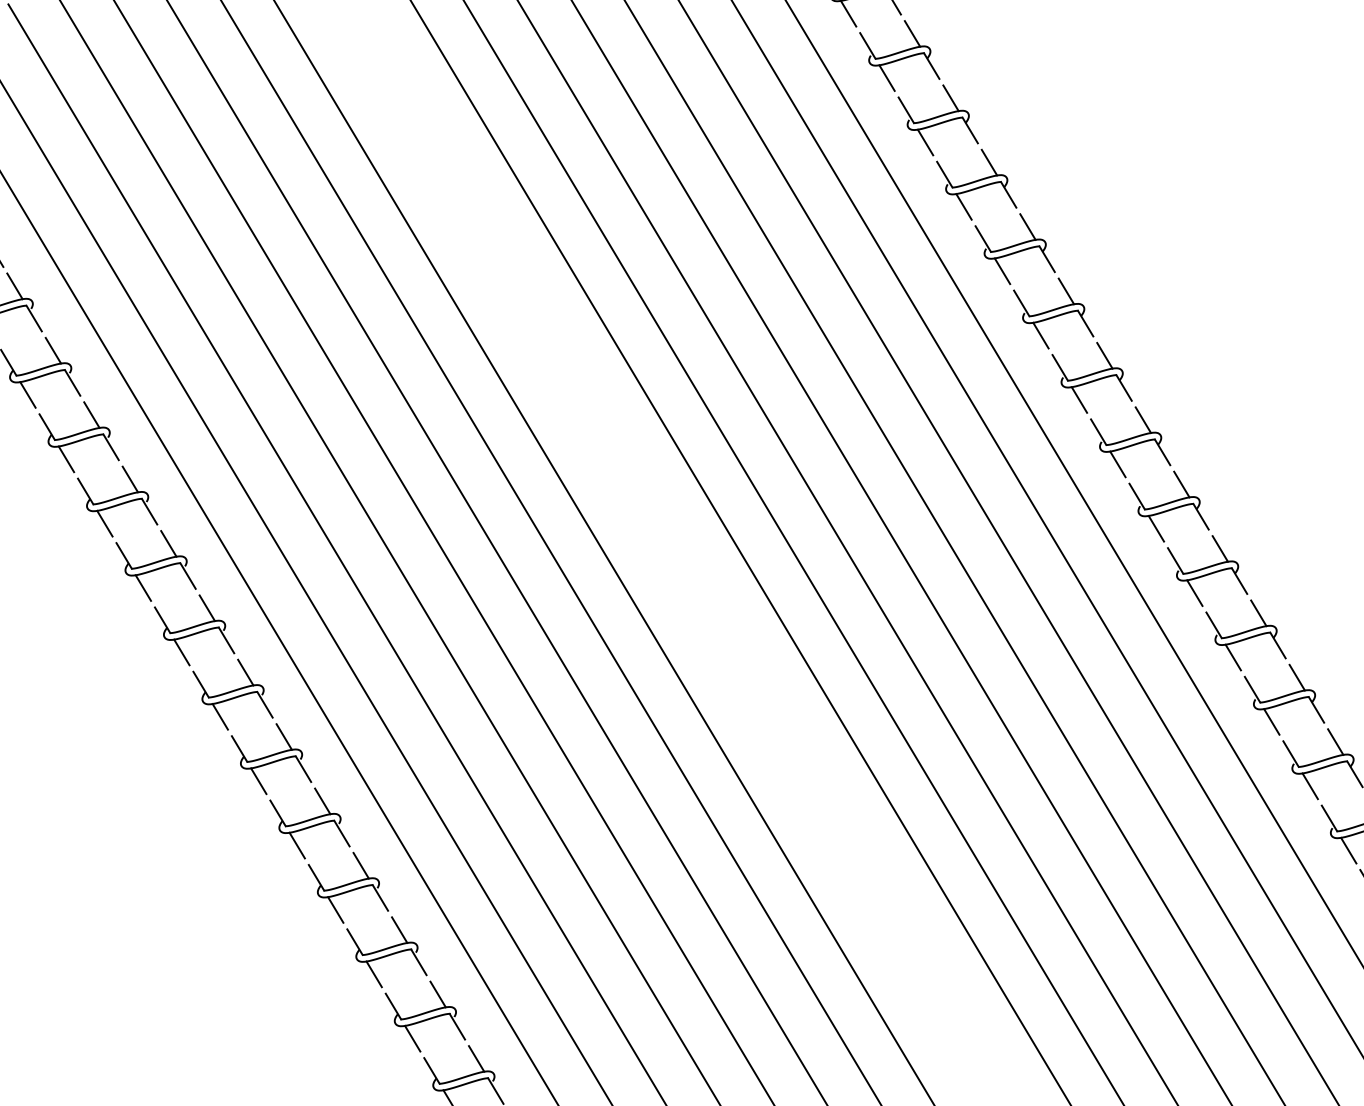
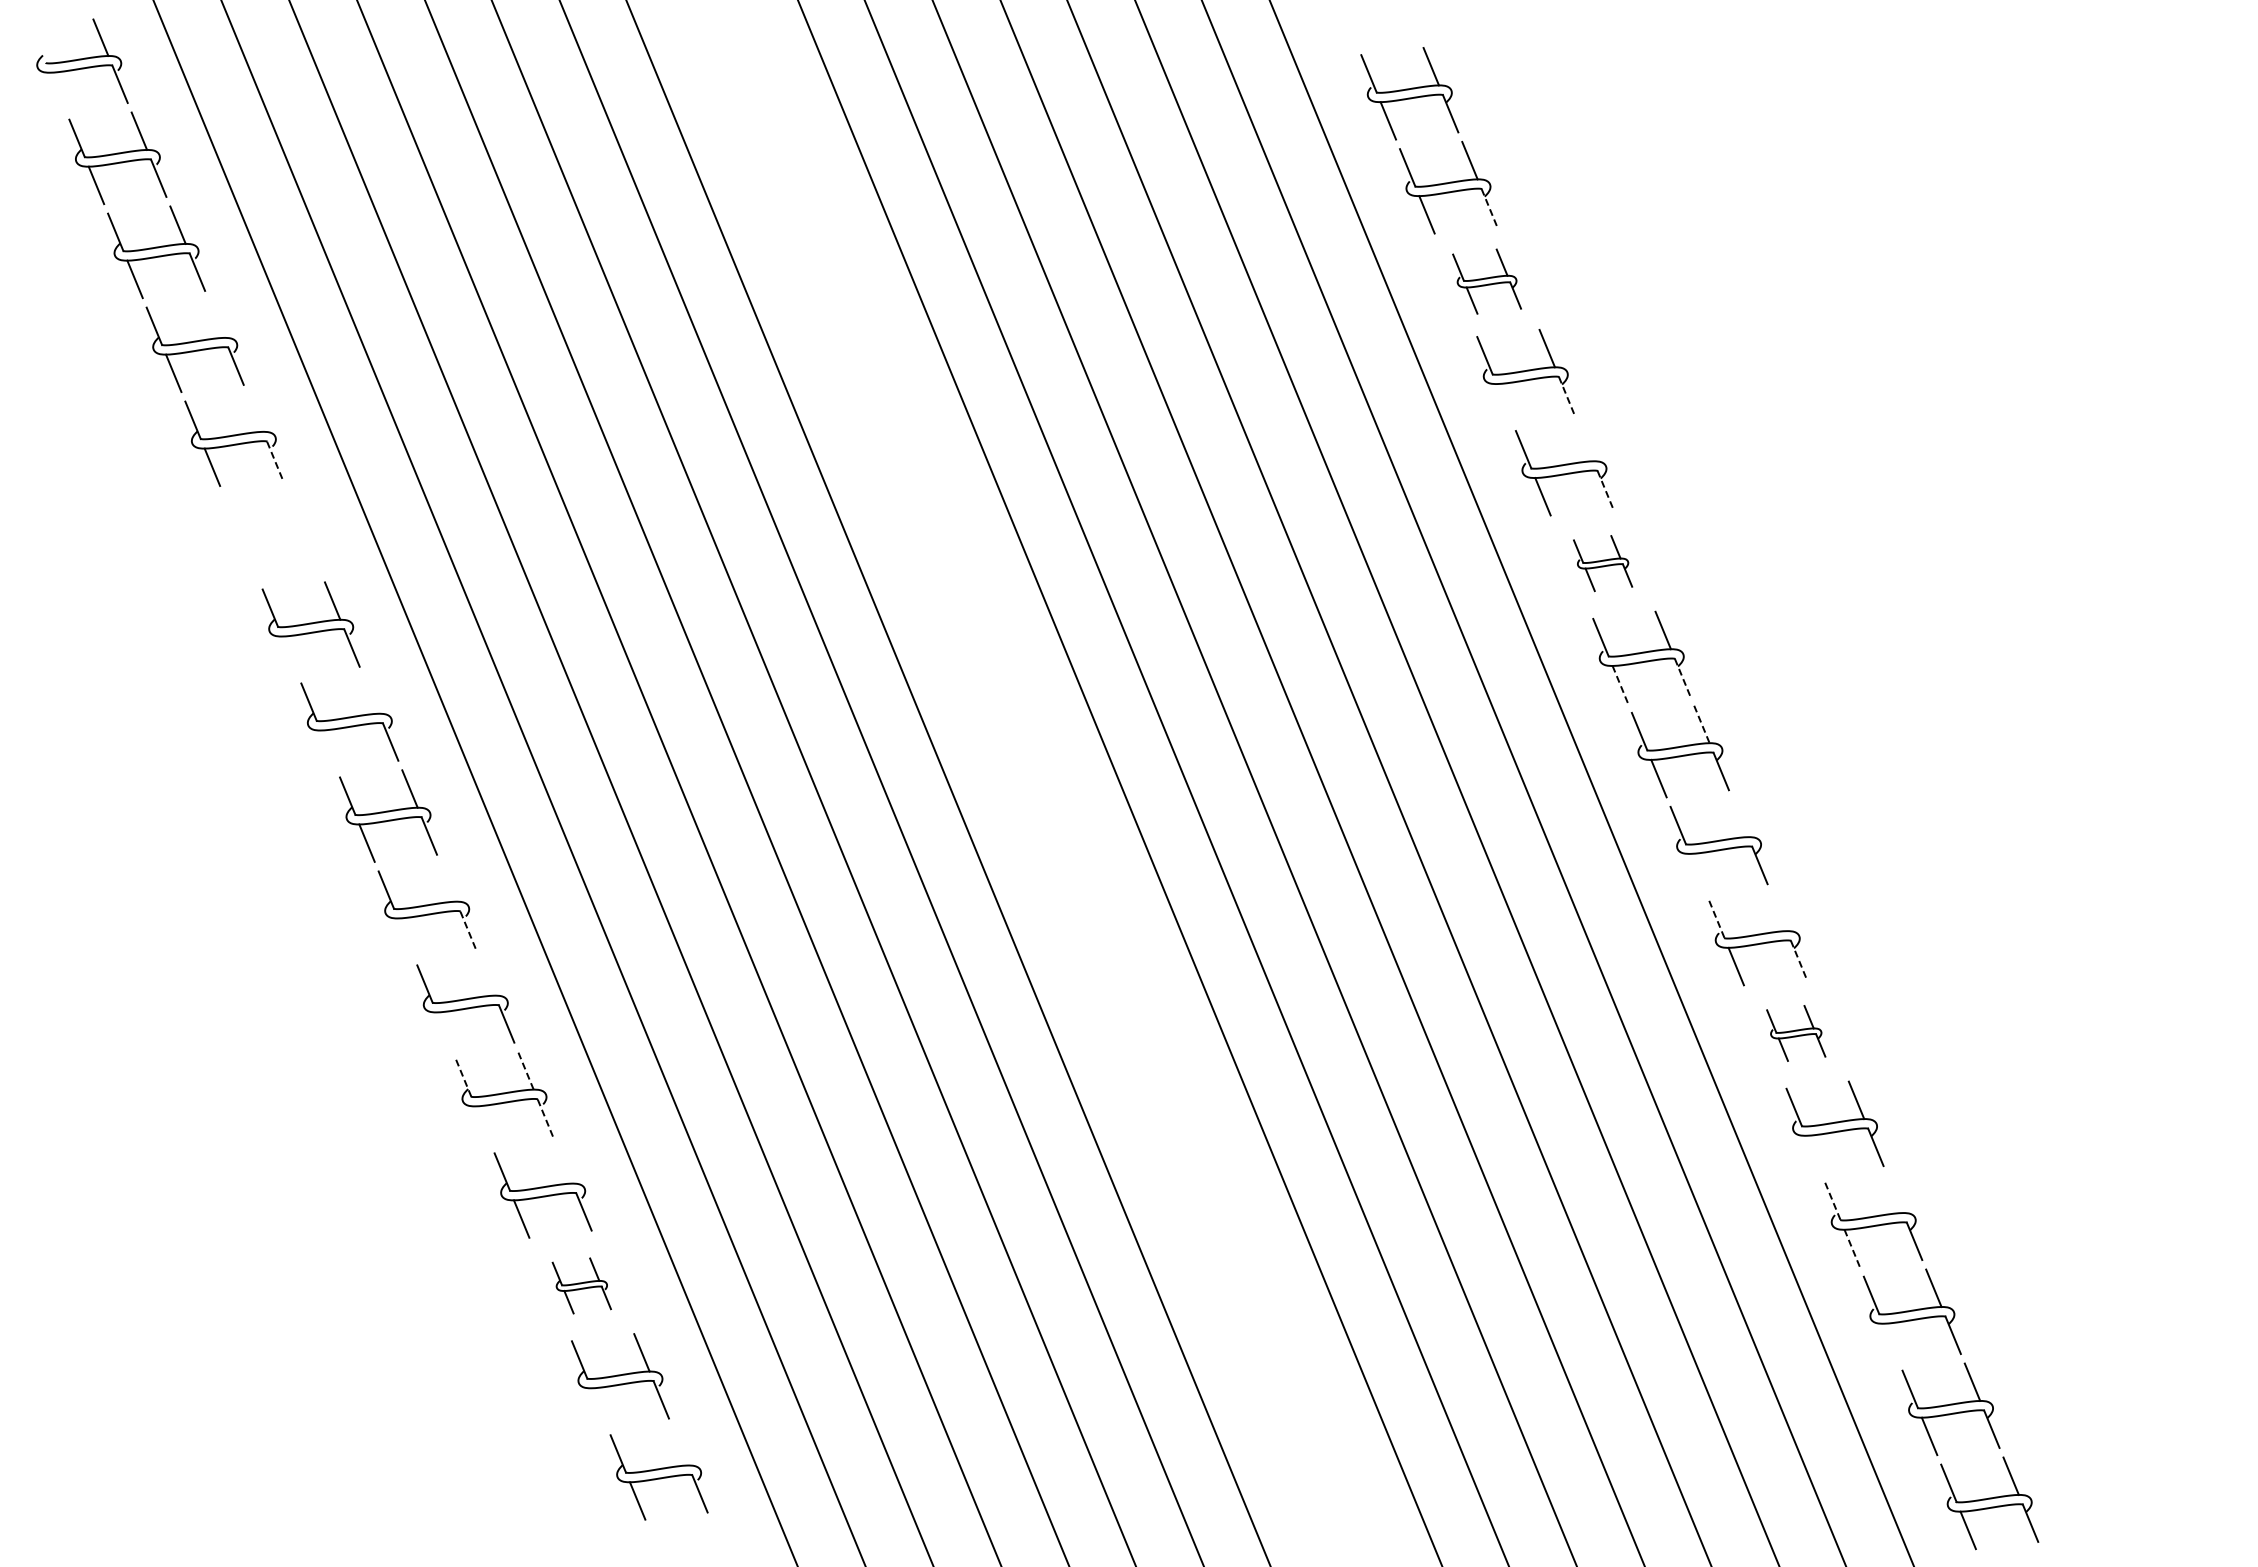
line: (932, 66) -> (1489, 208), solid -> dashed
part: (937, 120) -> (1486, 281), size x0.7
line: (1008, 195) -> (1566, 396), solid -> dashed
line: (964, 206) -> (1504, 402), removed
line: (1027, 227) -> (1585, 442), removed
line: (1047, 259) -> (1605, 490), solid -> dashed
line: (14, 285) -> (216, 318), removed
part: (1053, 313) -> (1602, 563), size x0.6
line: (53, 350) -> (255, 412), removed
line: (72, 382) -> (274, 459), solid -> dashed
line: (1124, 388) -> (1682, 677), solid -> dashed
line: (1079, 400) -> (1620, 685), solid -> dashed
line: (1143, 420) -> (1702, 724), solid -> dashed
part: (79, 436) -> (272, 533), removed
line: (1181, 484) -> (1740, 818), removed
line: (104, 523) -> (289, 654), removed
line: (1156, 528) -> (1697, 872), removed
line: (168, 543) -> (371, 694), removed
line: (1219, 549) -> (1778, 912), removed
line: (1176, 561) -> (1717, 920), solid -> dashed
line: (1239, 581) -> (1798, 959), solid -> dashed
line: (143, 587) -> (328, 748), removed
part: (1245, 635) -> (1795, 1033), size x0.6
line: (245, 672) -> (448, 882), removed
line: (264, 704) -> (467, 929), solid -> dashed
line: (220, 716) -> (405, 936), removed
line: (1271, 721) -> (1813, 1154), removed
line: (284, 736) -> (487, 976), removed
line: (1335, 742) -> (1894, 1194), removed
line: (1291, 754) -> (1833, 1201), solid -> dashed
line: (258, 780) -> (444, 1030), removed
line: (1310, 786) -> (1852, 1248), solid -> dashed
line: (322, 801) -> (525, 1070), solid -> dashed
line: (277, 812) -> (463, 1077), solid -> dashed
line: (342, 833) -> (545, 1117), solid -> dashed
line: (296, 845) -> (482, 1124), removed
line: (1348, 850) -> (1890, 1342), removed
line: (361, 865) -> (564, 1164), removed
part: (386, 951) -> (581, 1285), size x0.6
line: (412, 1038) -> (598, 1406), removed
line: (476, 1058) -> (680, 1446), removed

